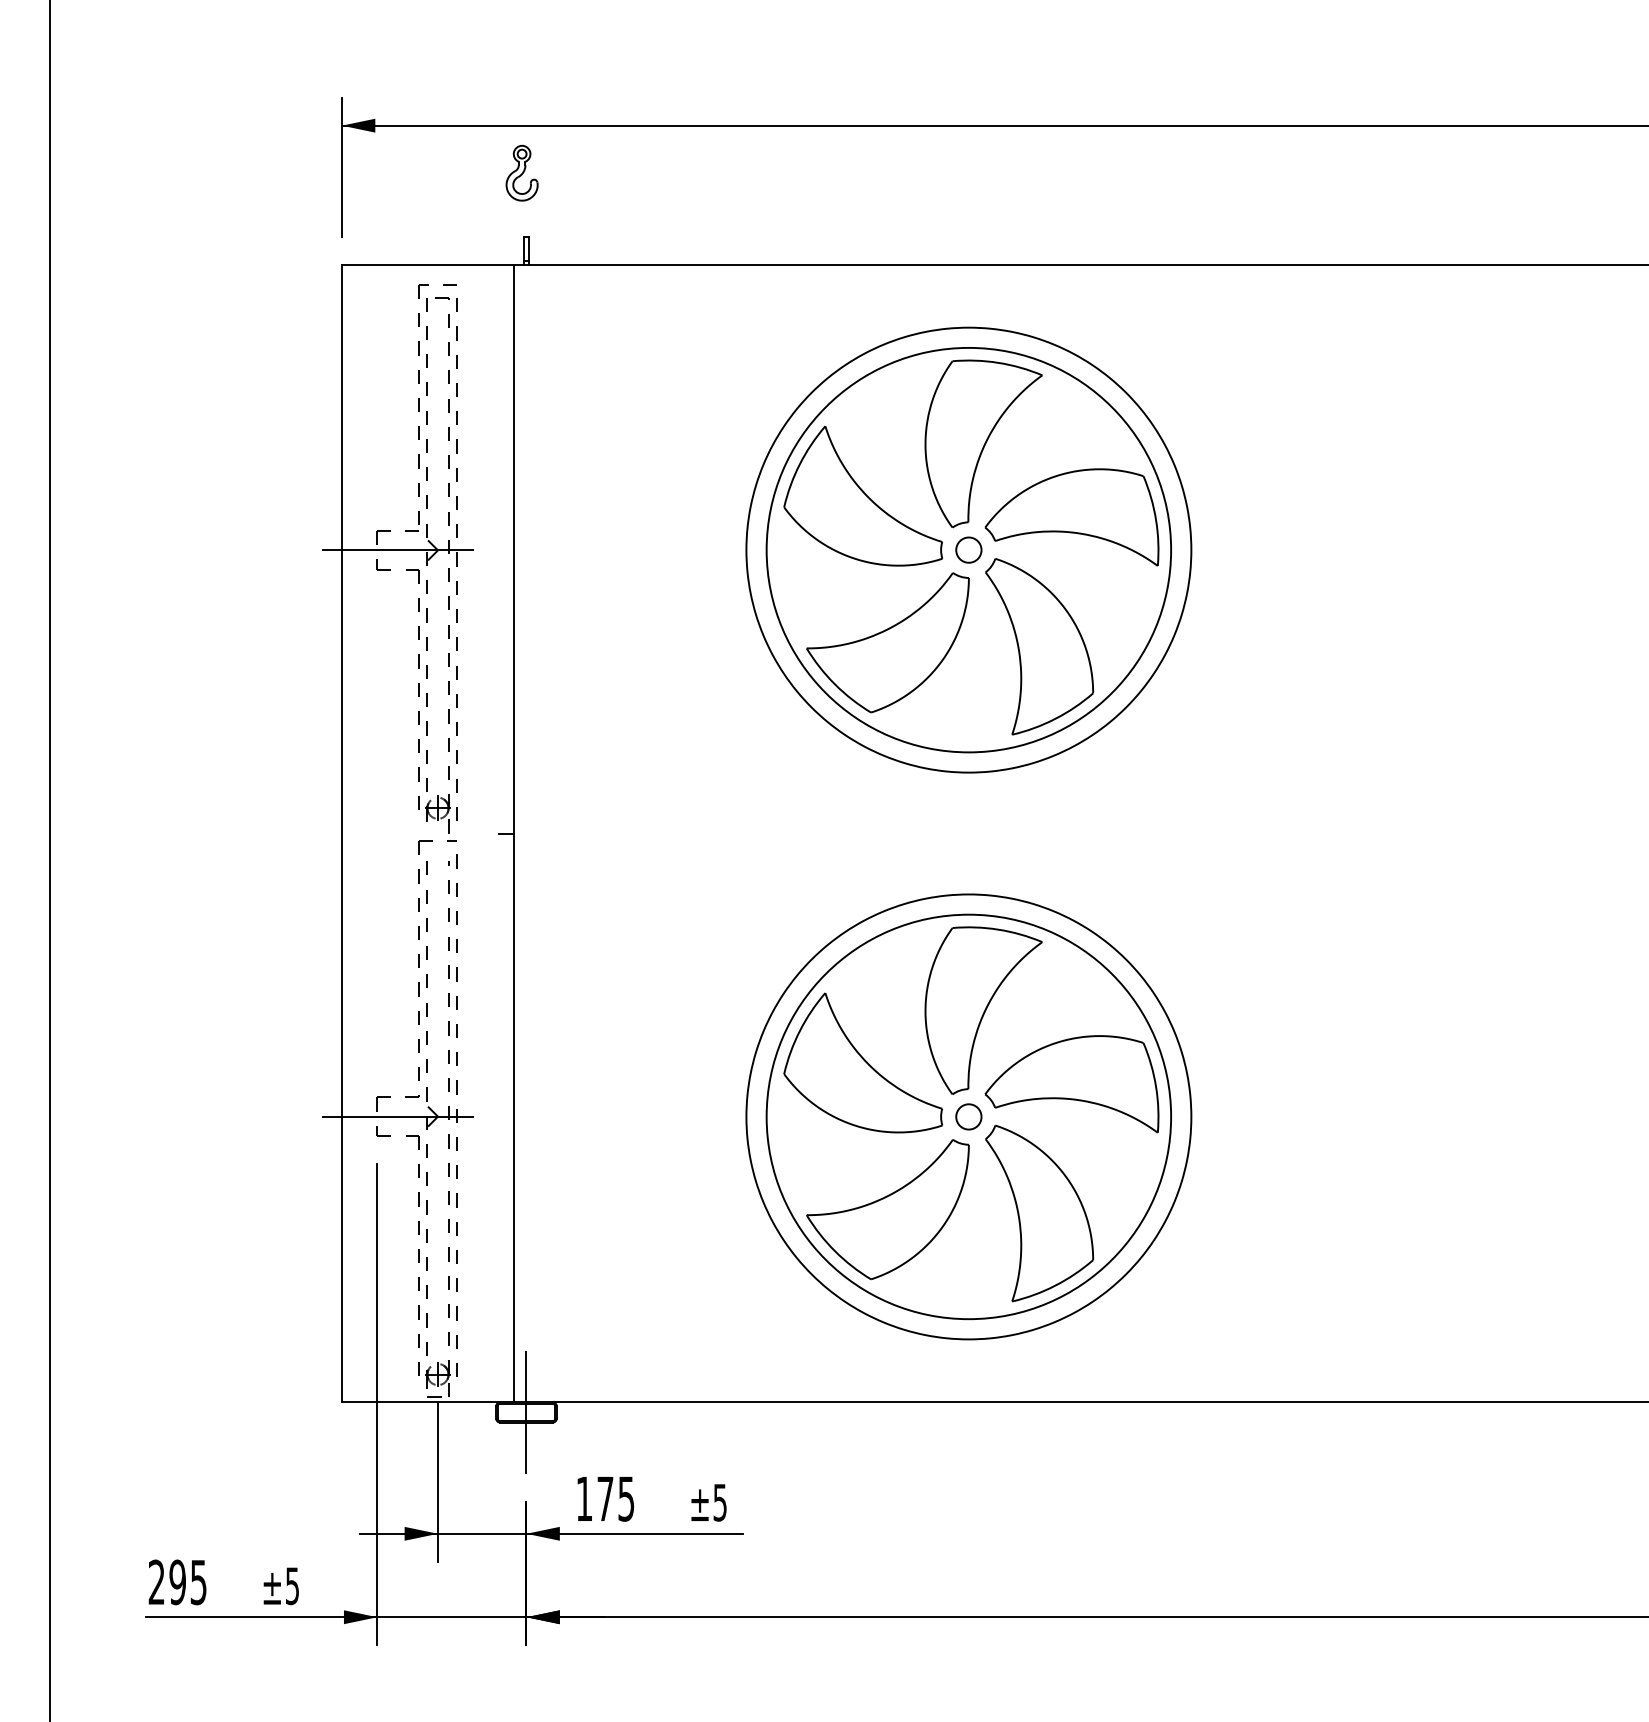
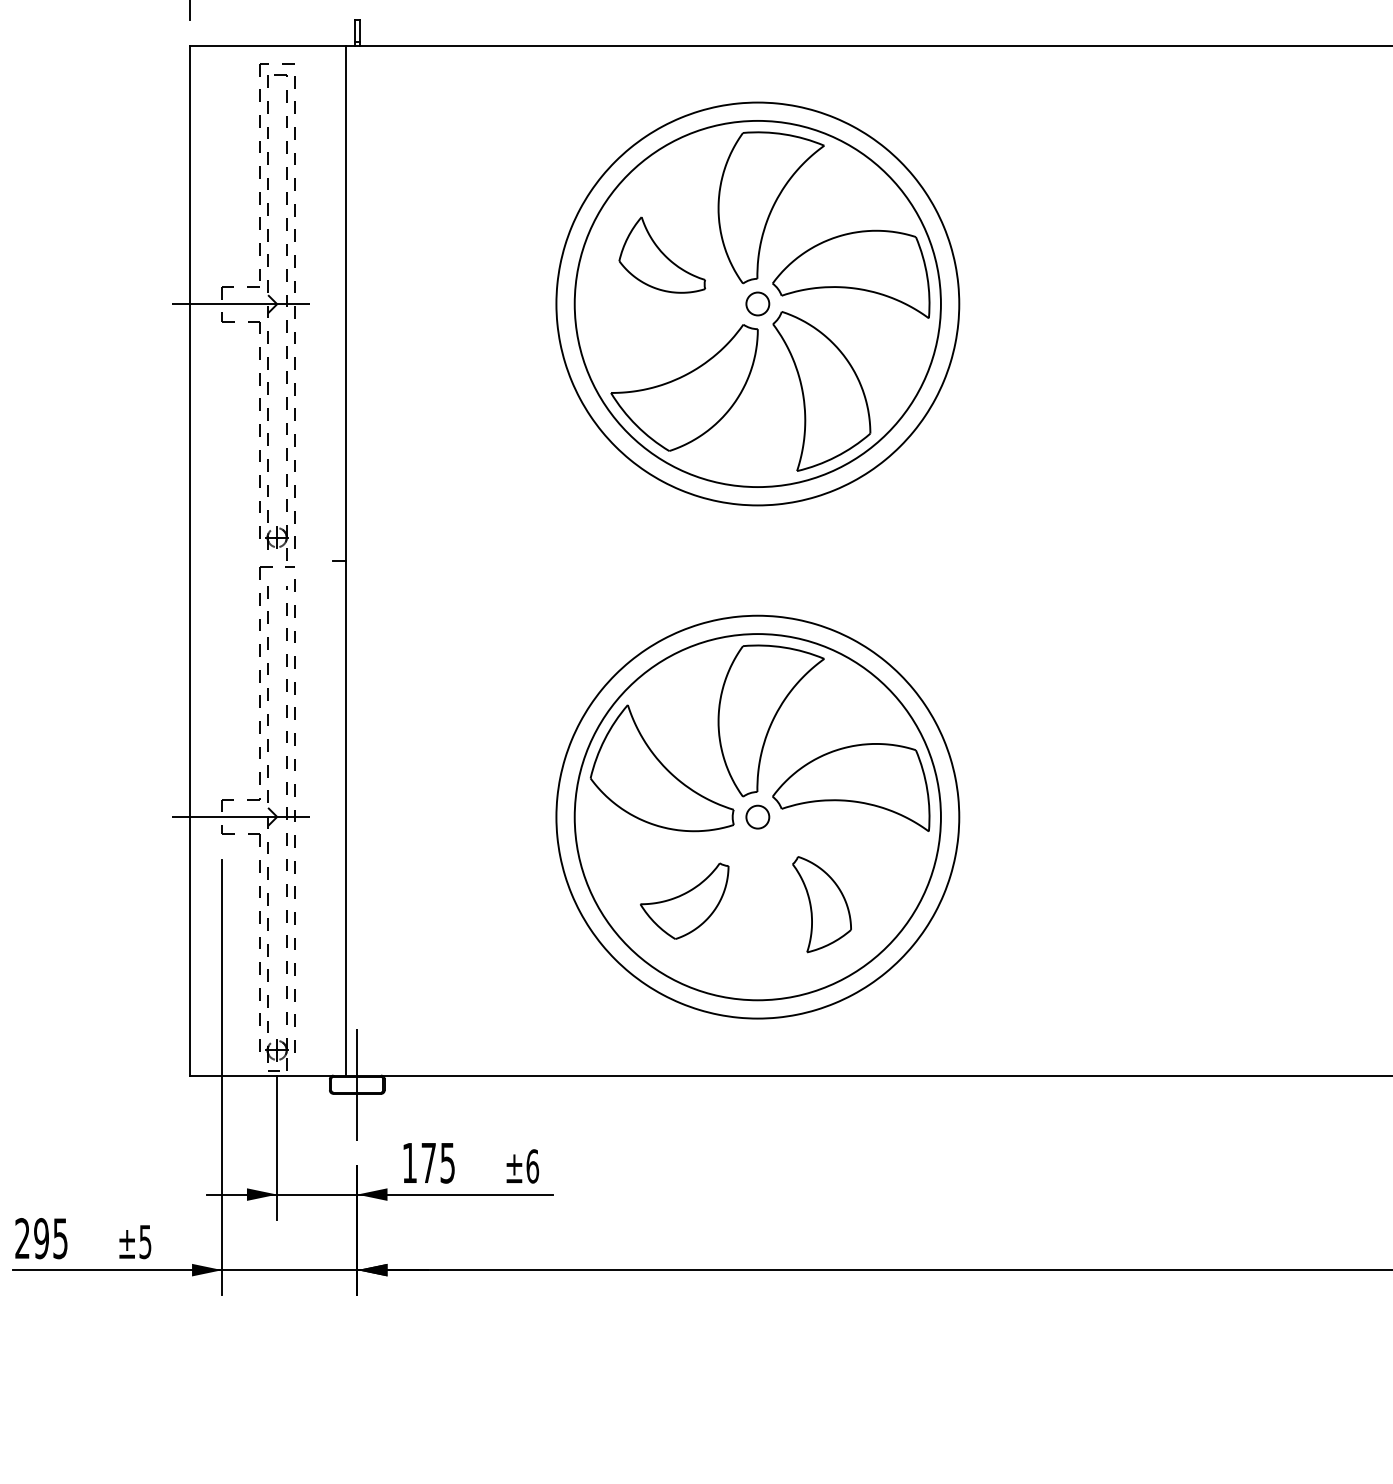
part: (863, 495) -> (662, 254), size x0.6
part: (887, 1209) -> (684, 900), size x0.6
part: (1039, 1213) -> (821, 904), size x0.6
text: (720, 1502) -> (532, 1166), ±5 -> ±6

